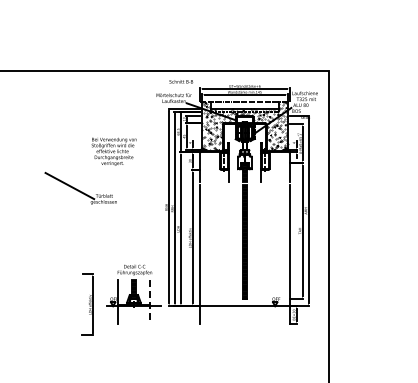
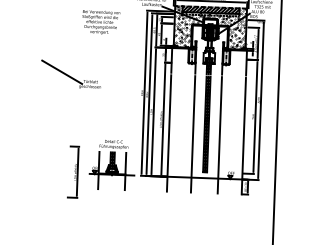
hatch: (244, 104) -> (210, 9), added
text: (113, 151) -> (100, 22), moved
line: (228, 253) -> (192, 133), added
line: (260, 253) -> (219, 134), added
line: (149, 302) -> (125, 172), dashed -> solid

